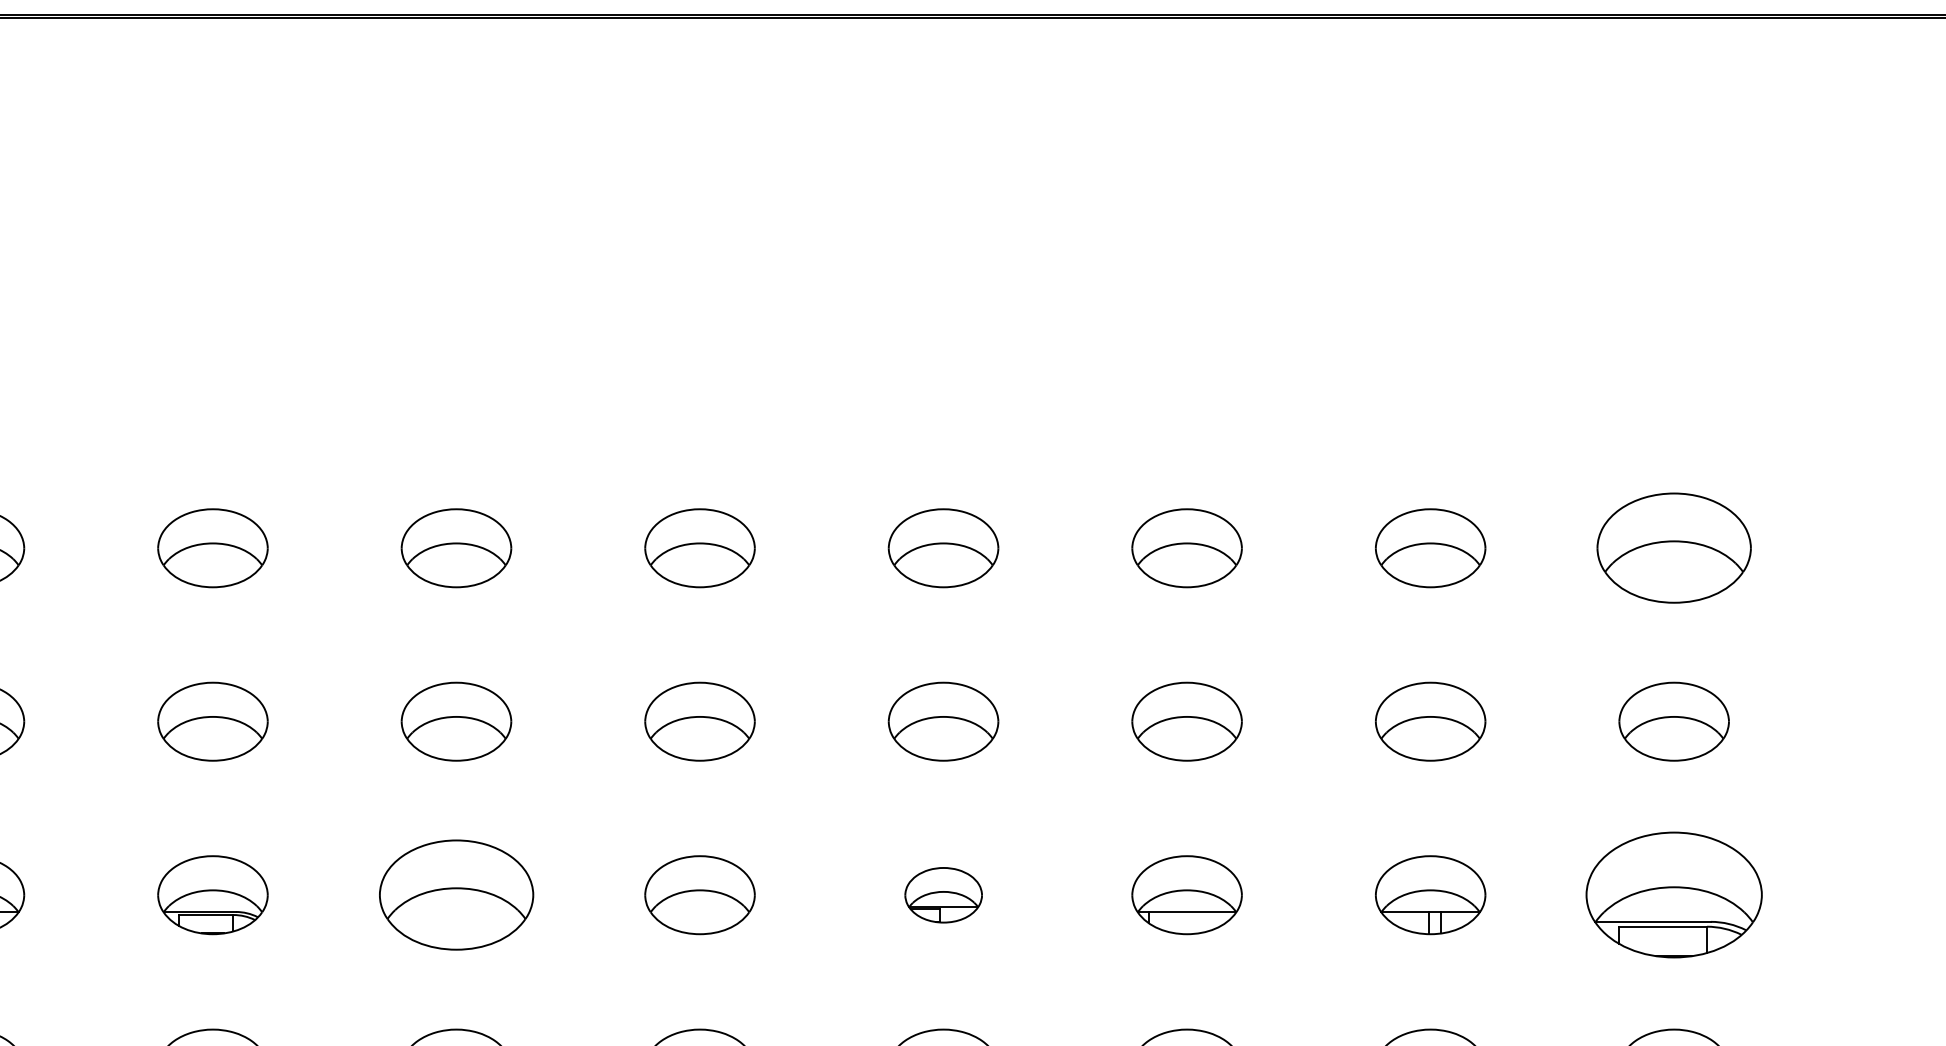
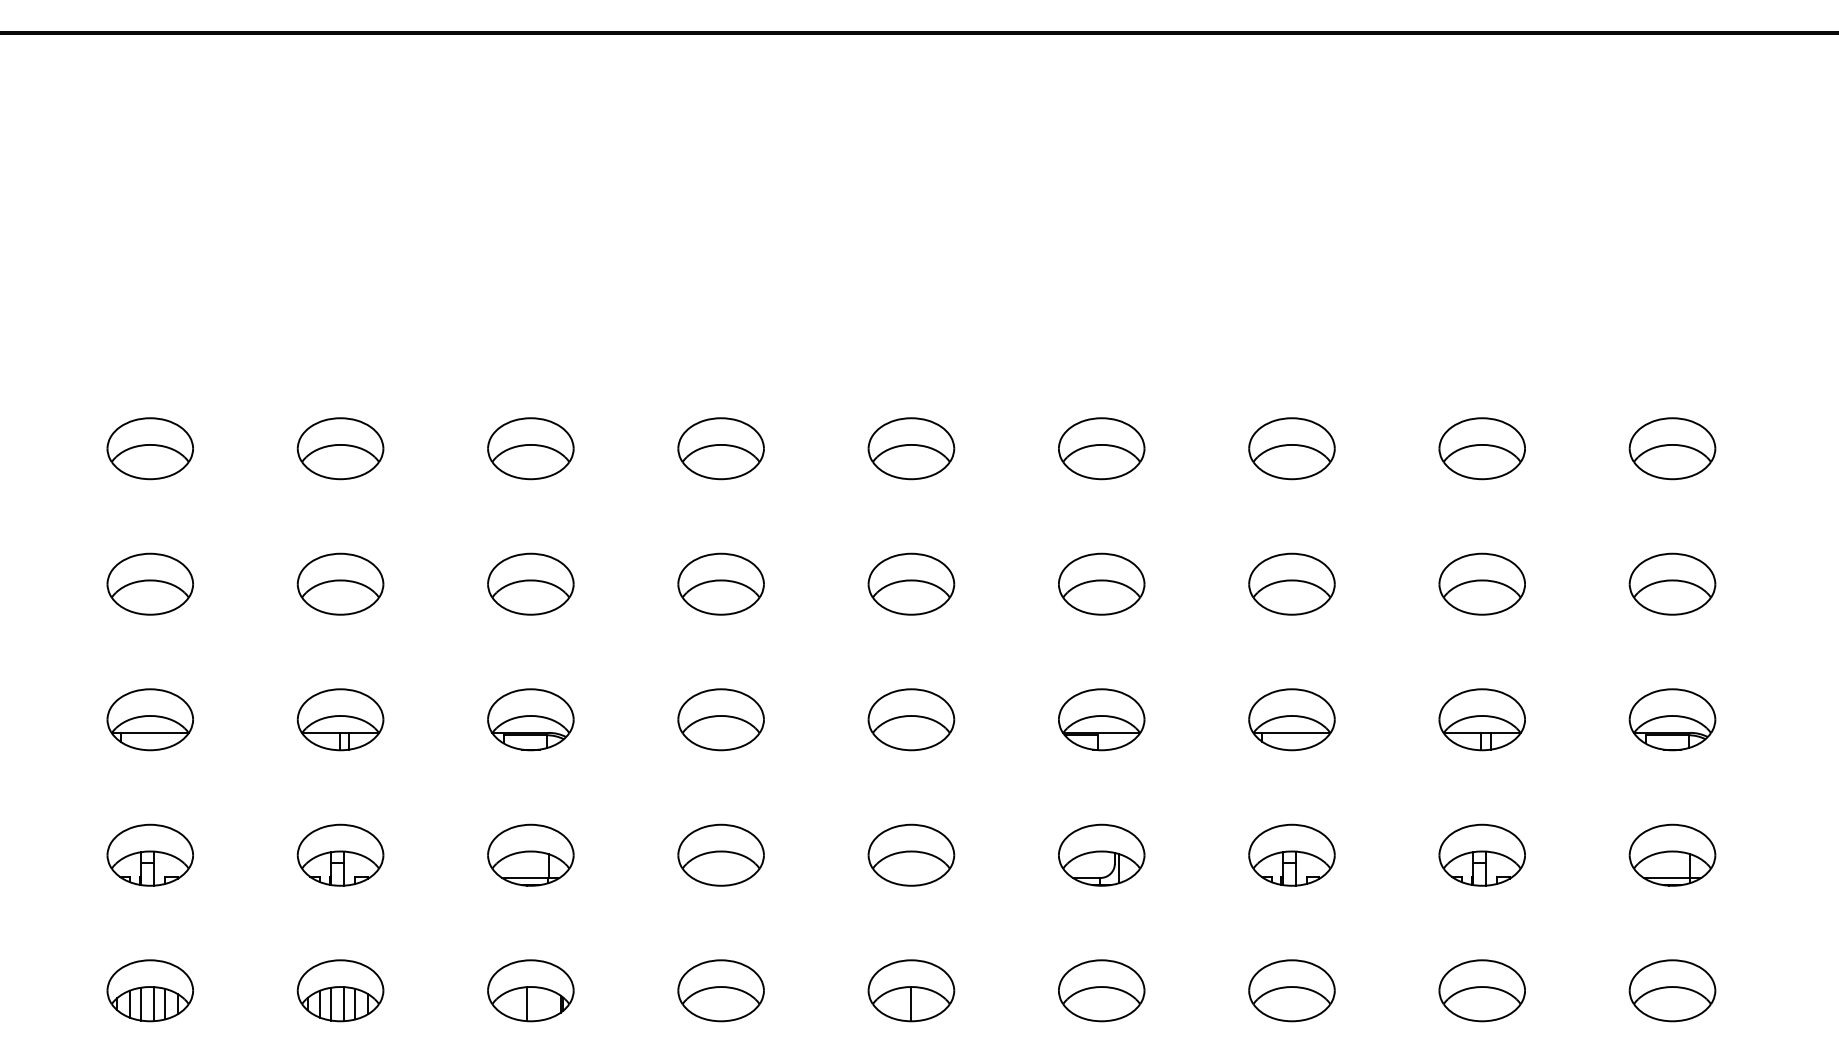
part: (1674, 547) -> (1672, 448), size x0.71
part: (455, 894) -> (720, 719), size x0.71
part: (943, 894) -> (1101, 719), size x1.43
part: (1674, 894) -> (1672, 719), size x0.62

